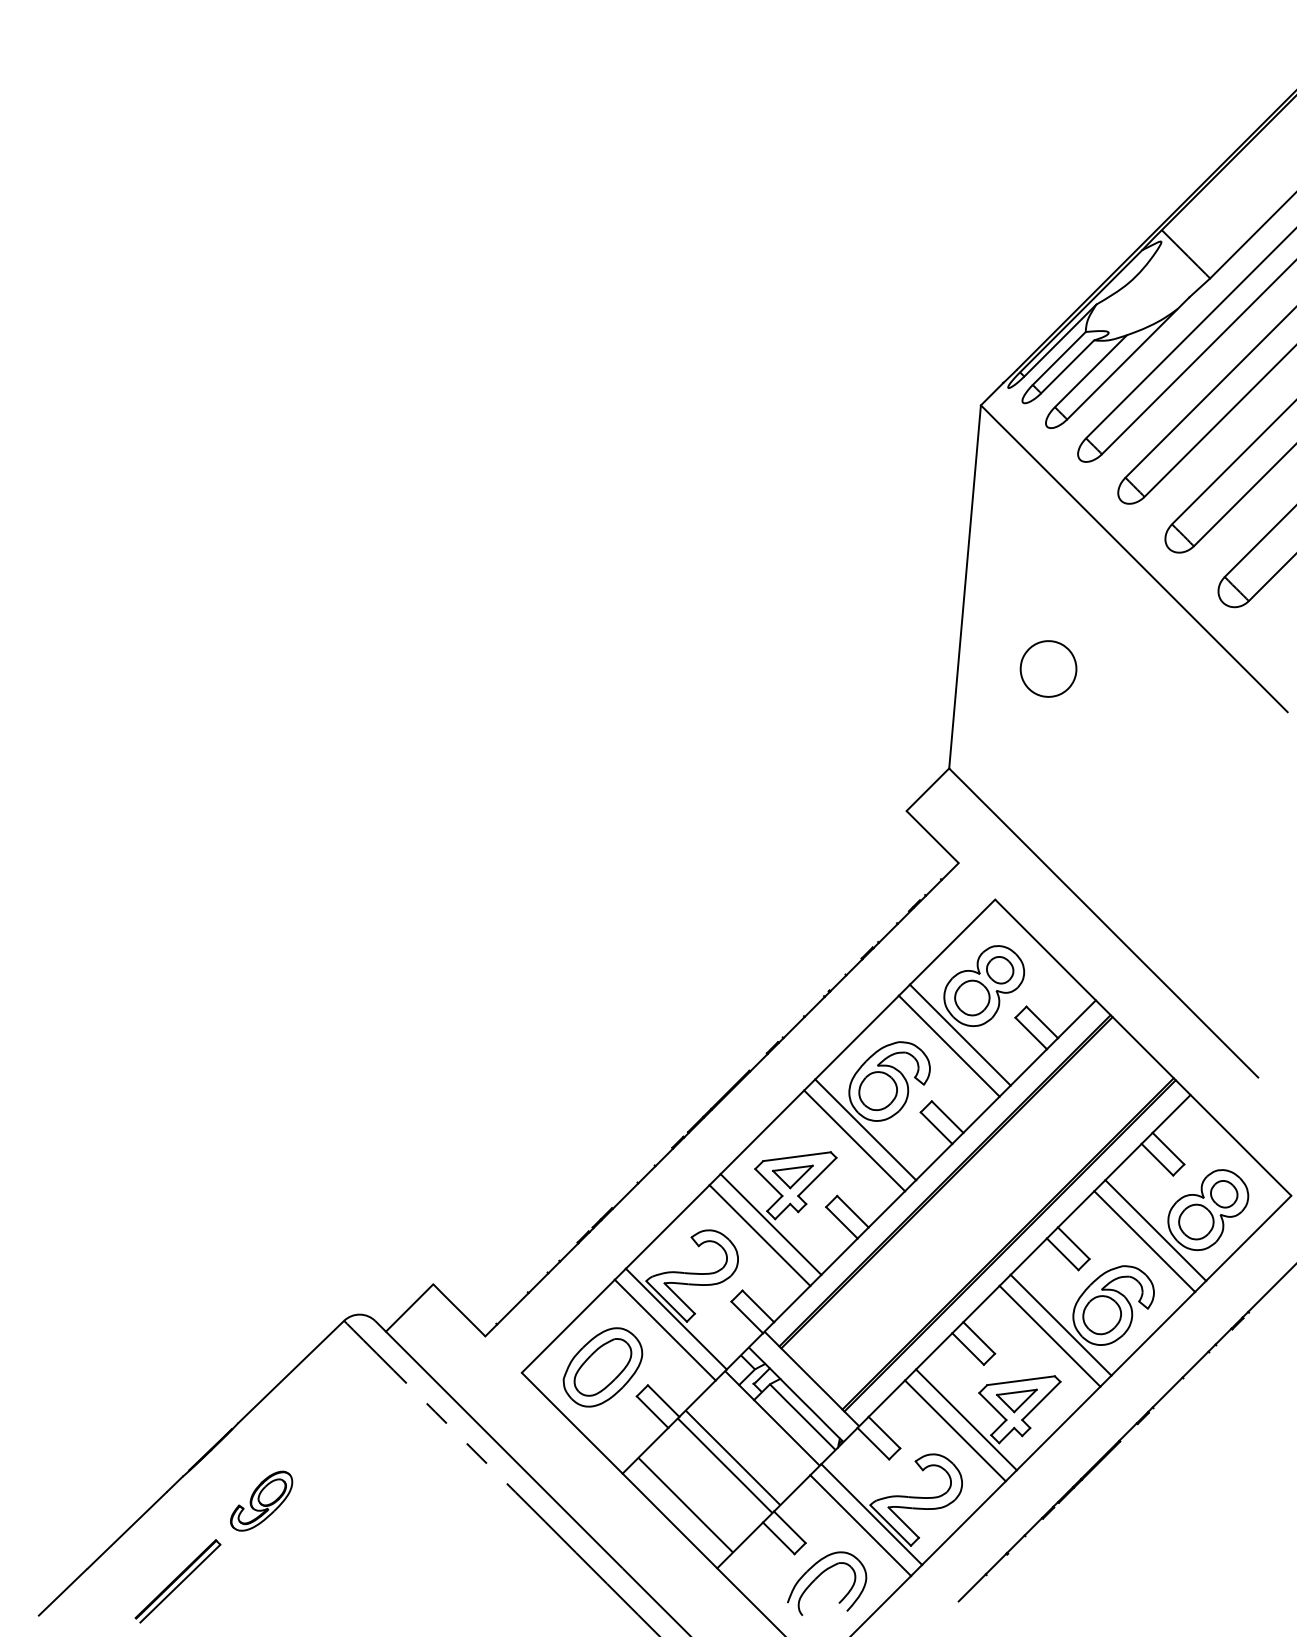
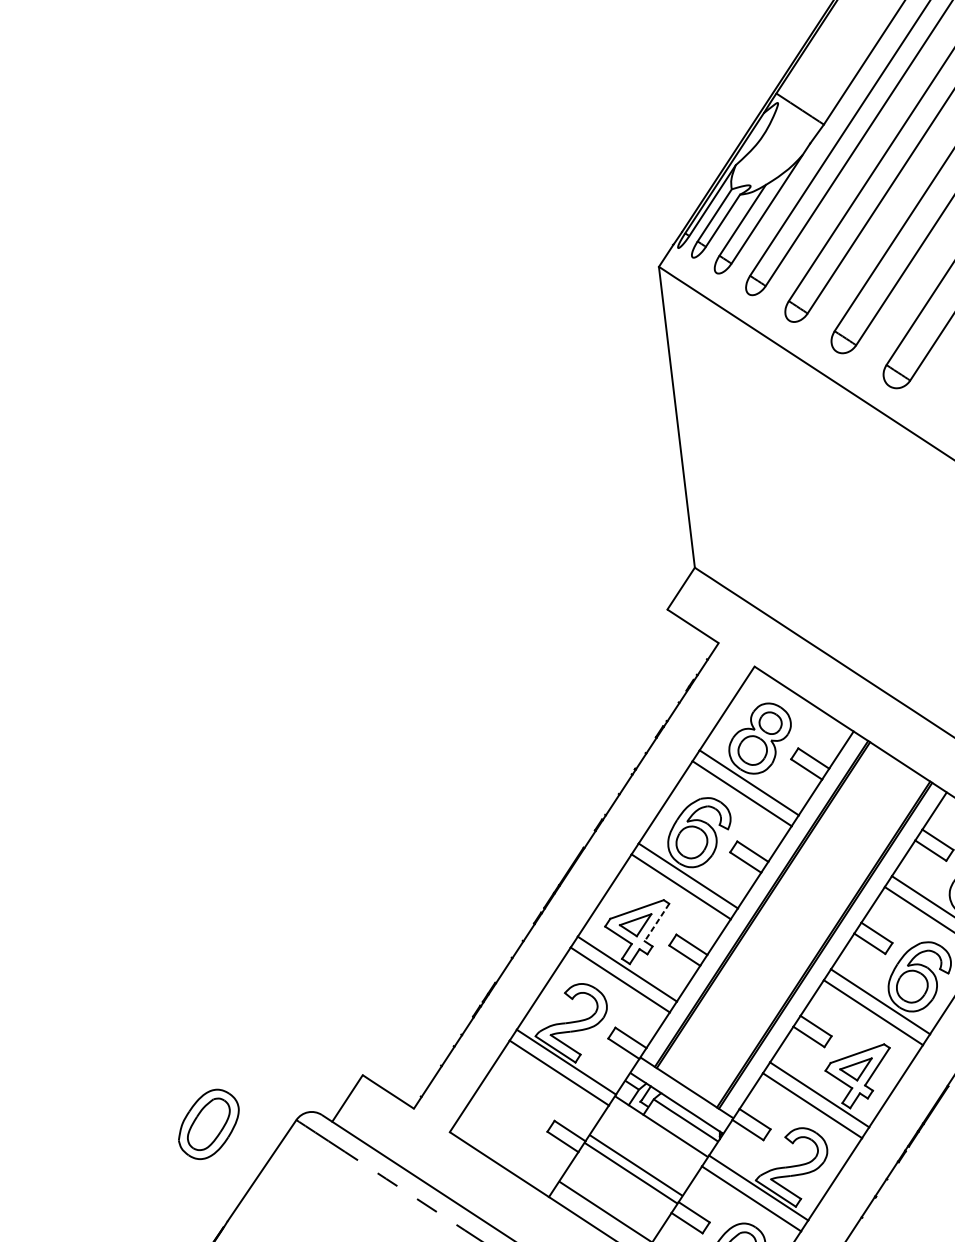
part: (1048, 668) -> (758, 469), removed
line: (817, 1176) -> (657, 922), solid -> dashed
part: (602, 1367) -> (208, 1124), moved

